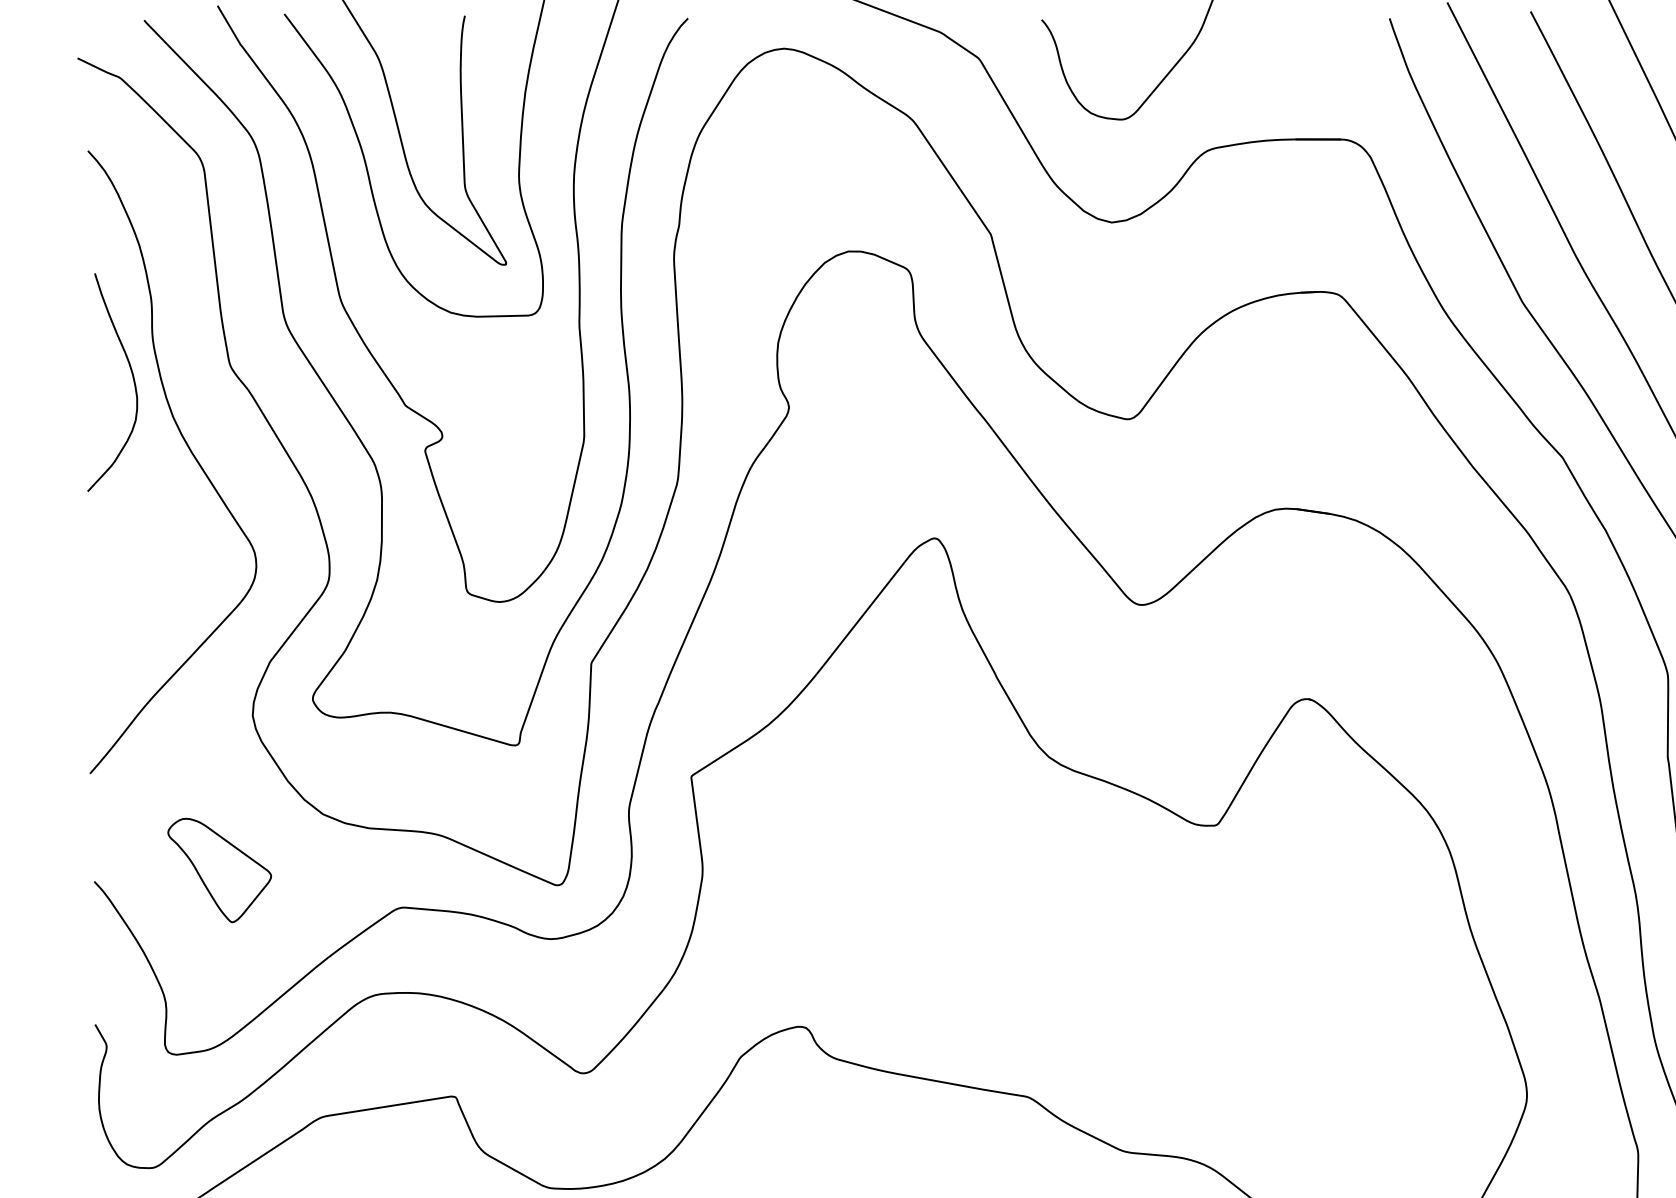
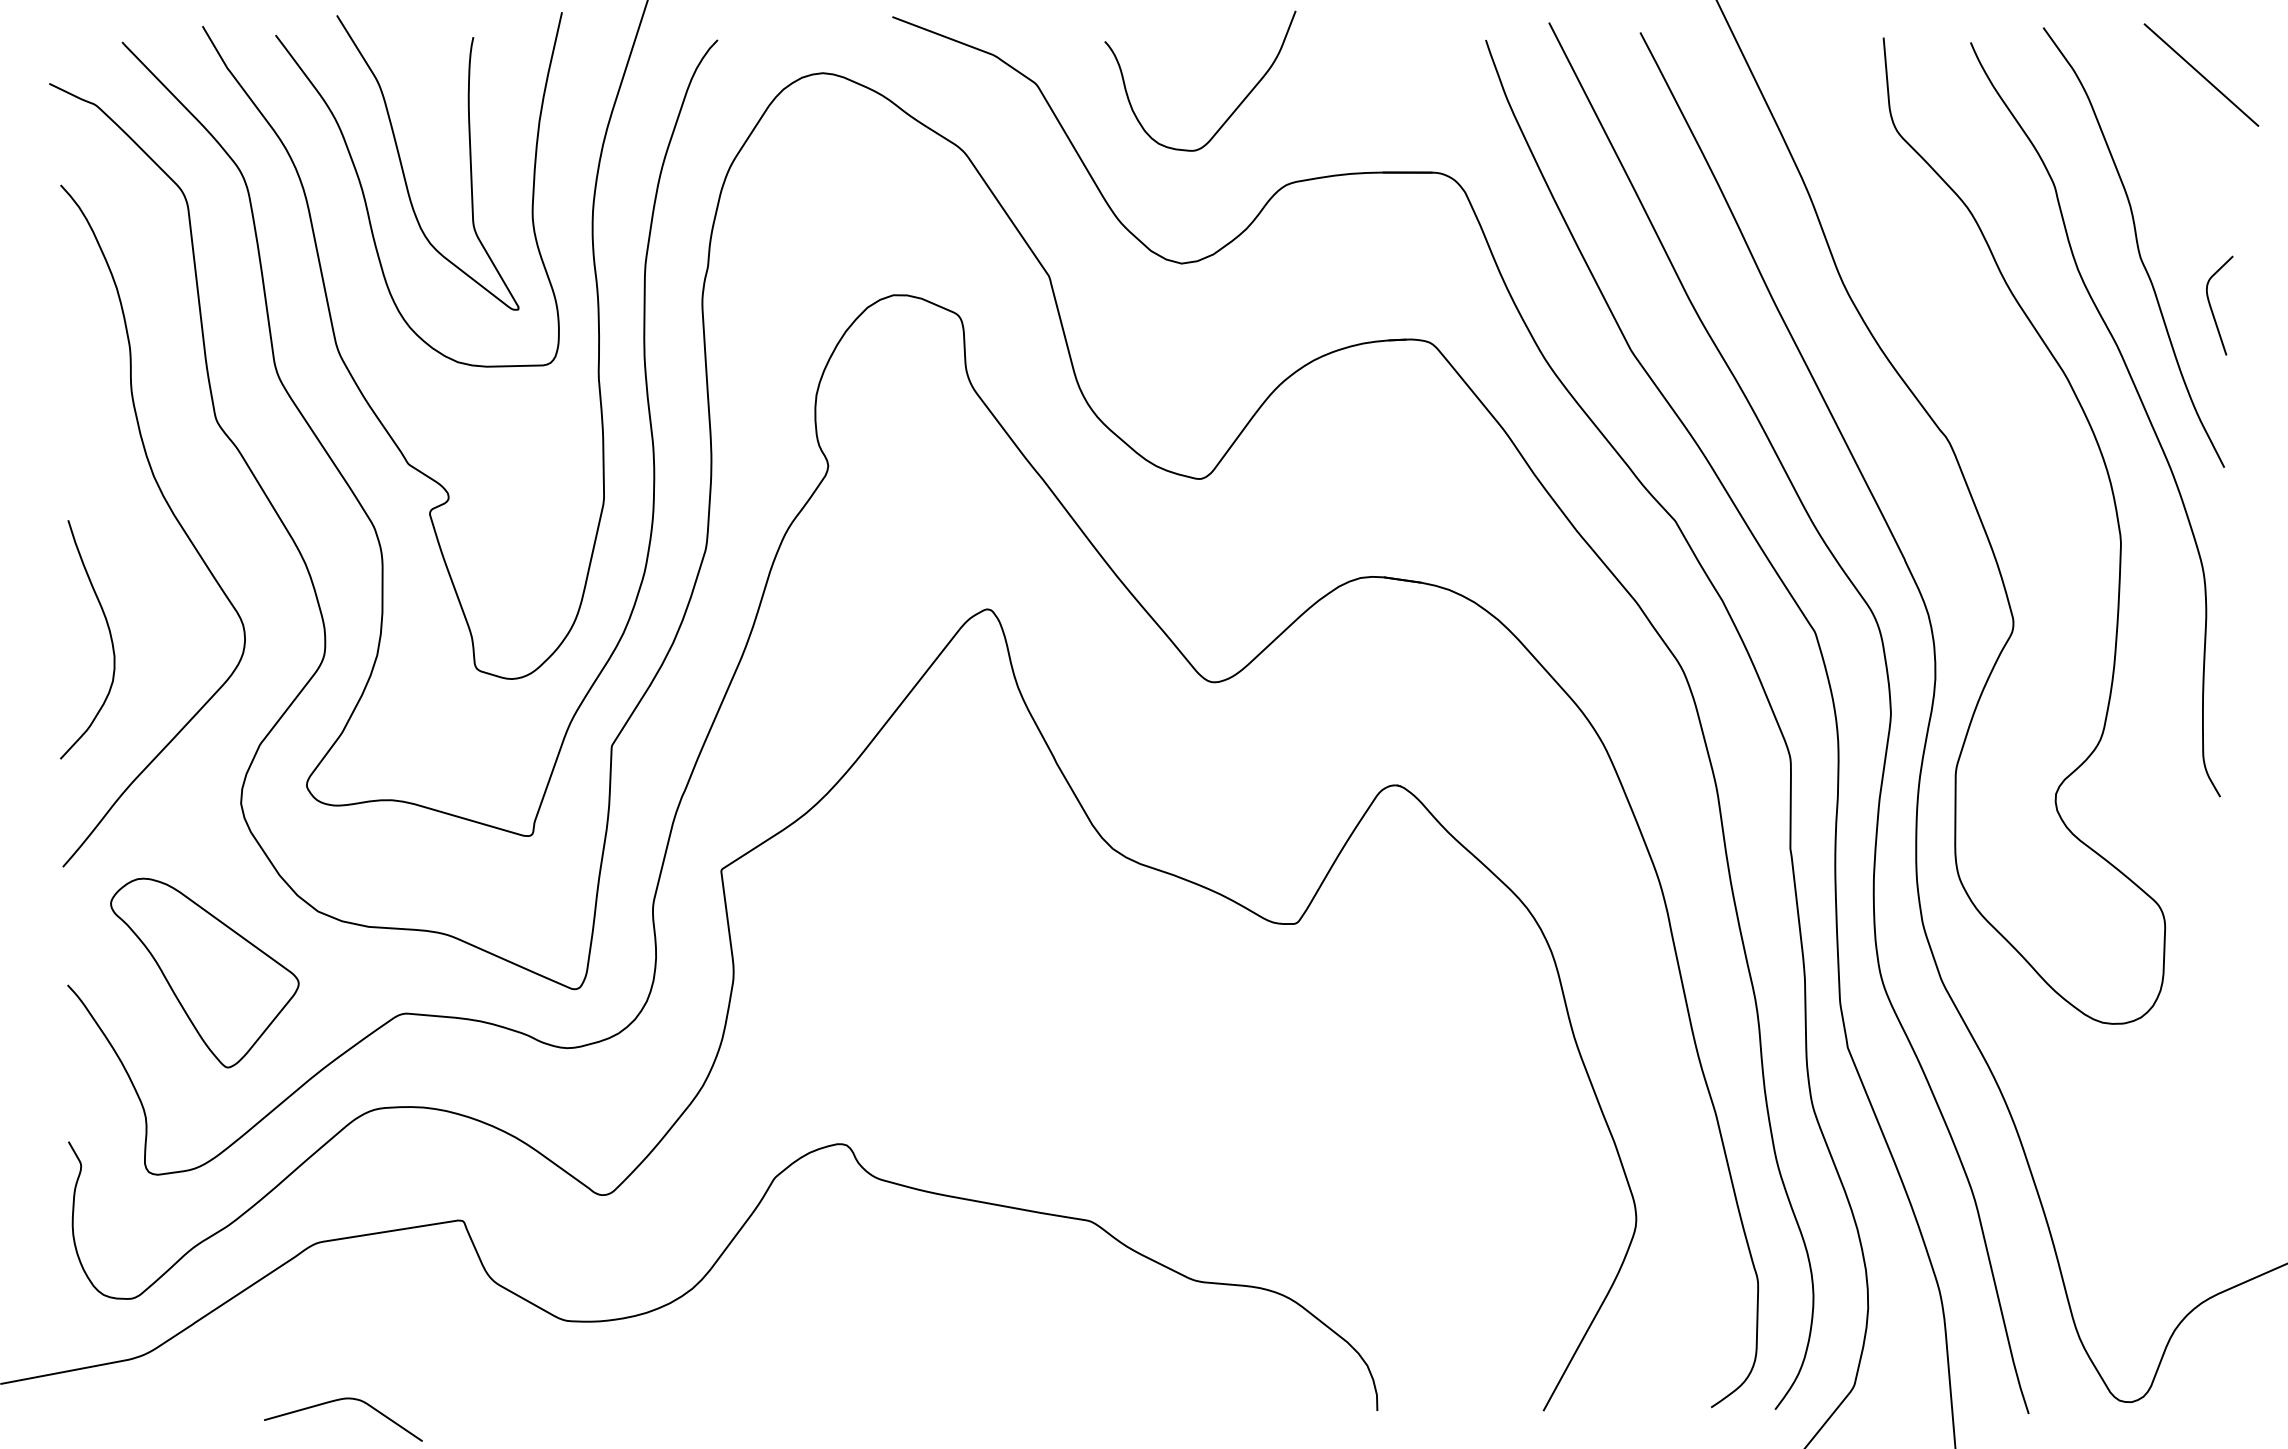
curve: (132, 378) -> (109, 635), moved
part: (219, 870) -> (204, 972), size x1.67

